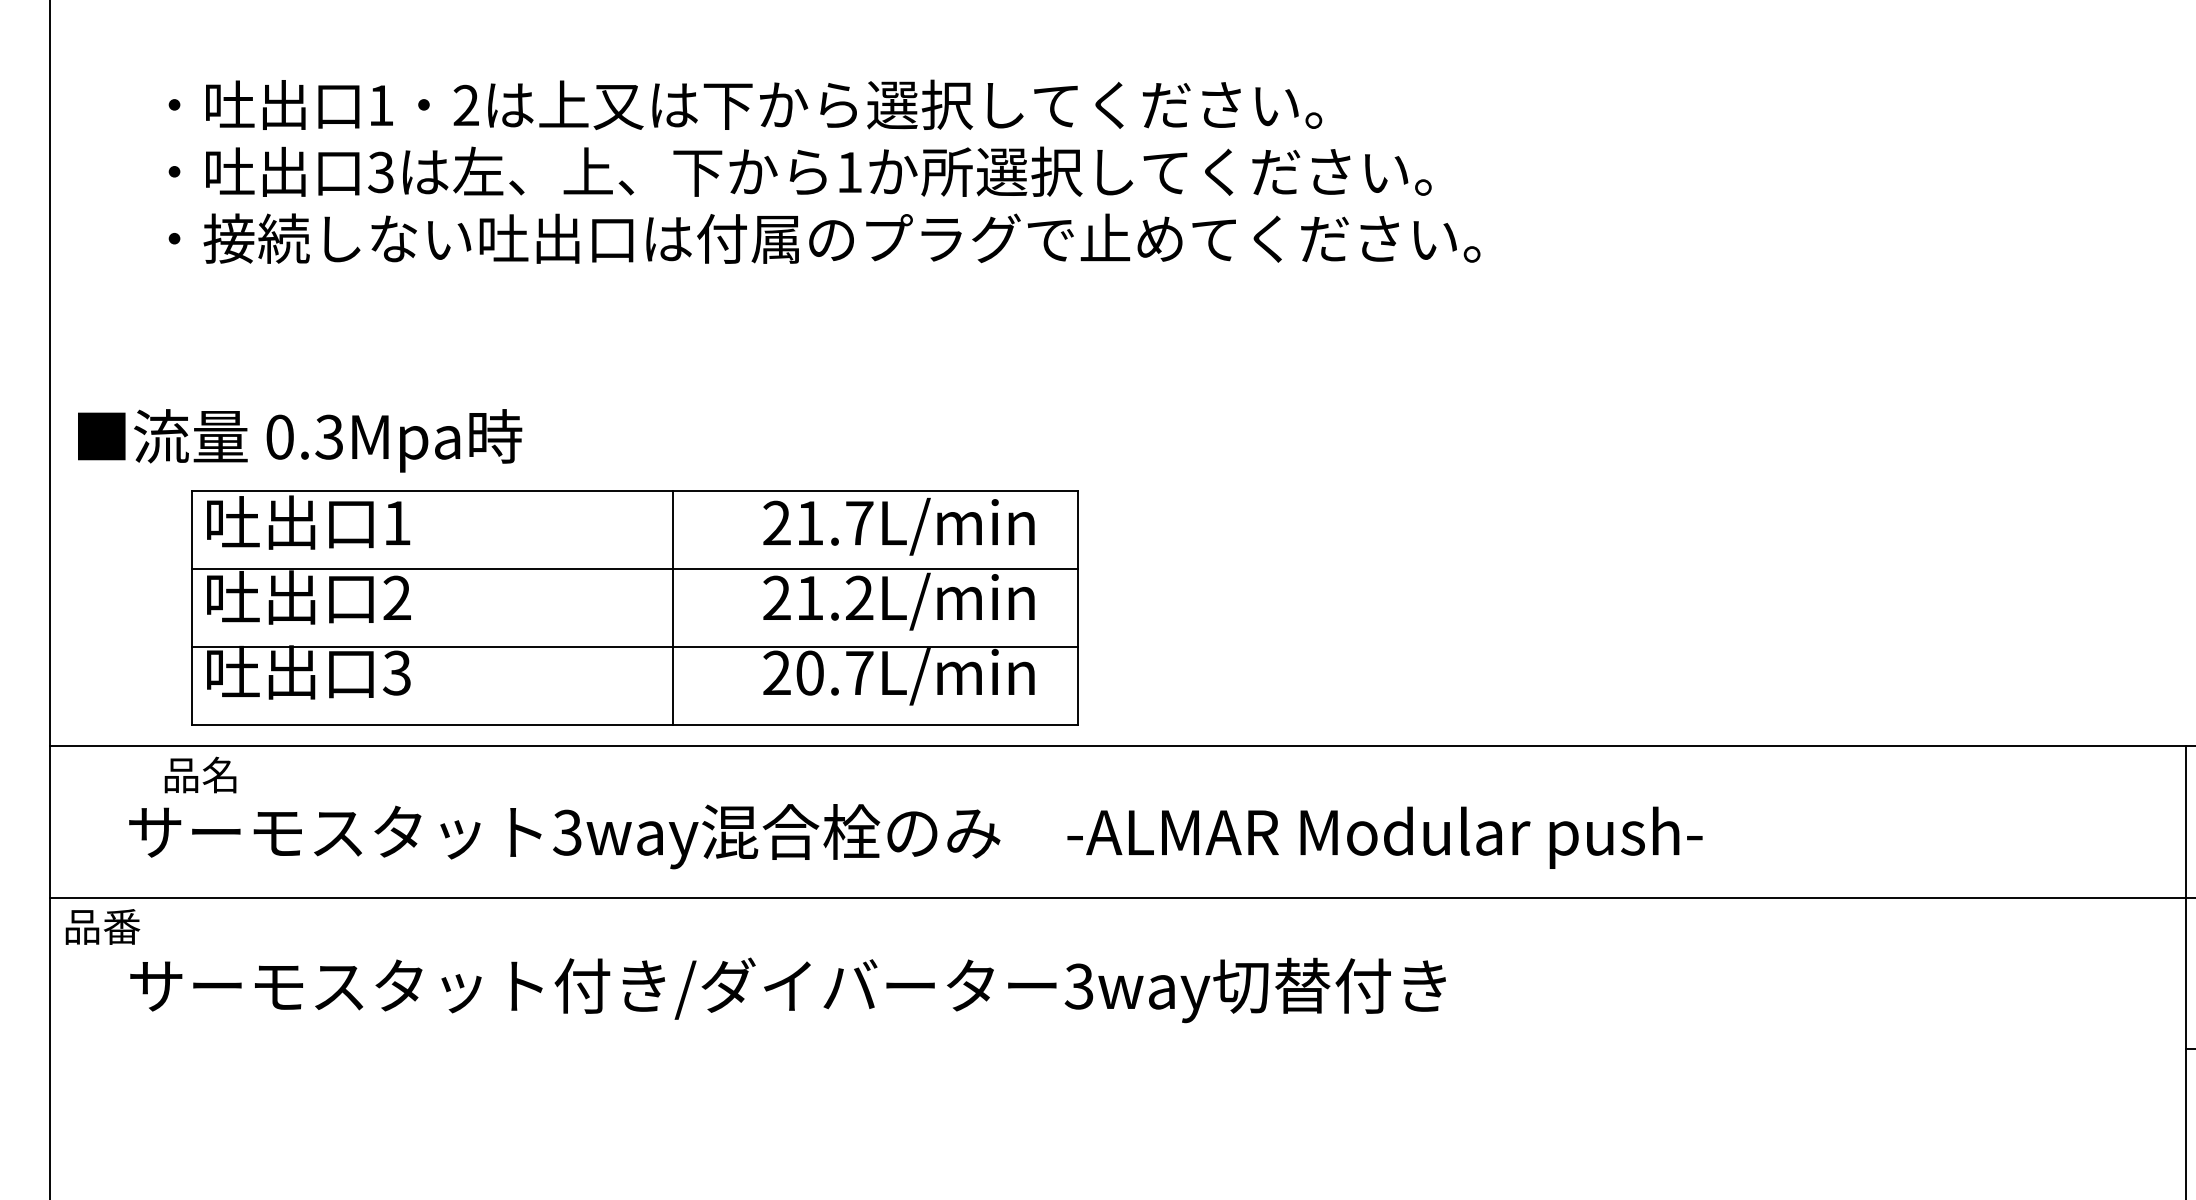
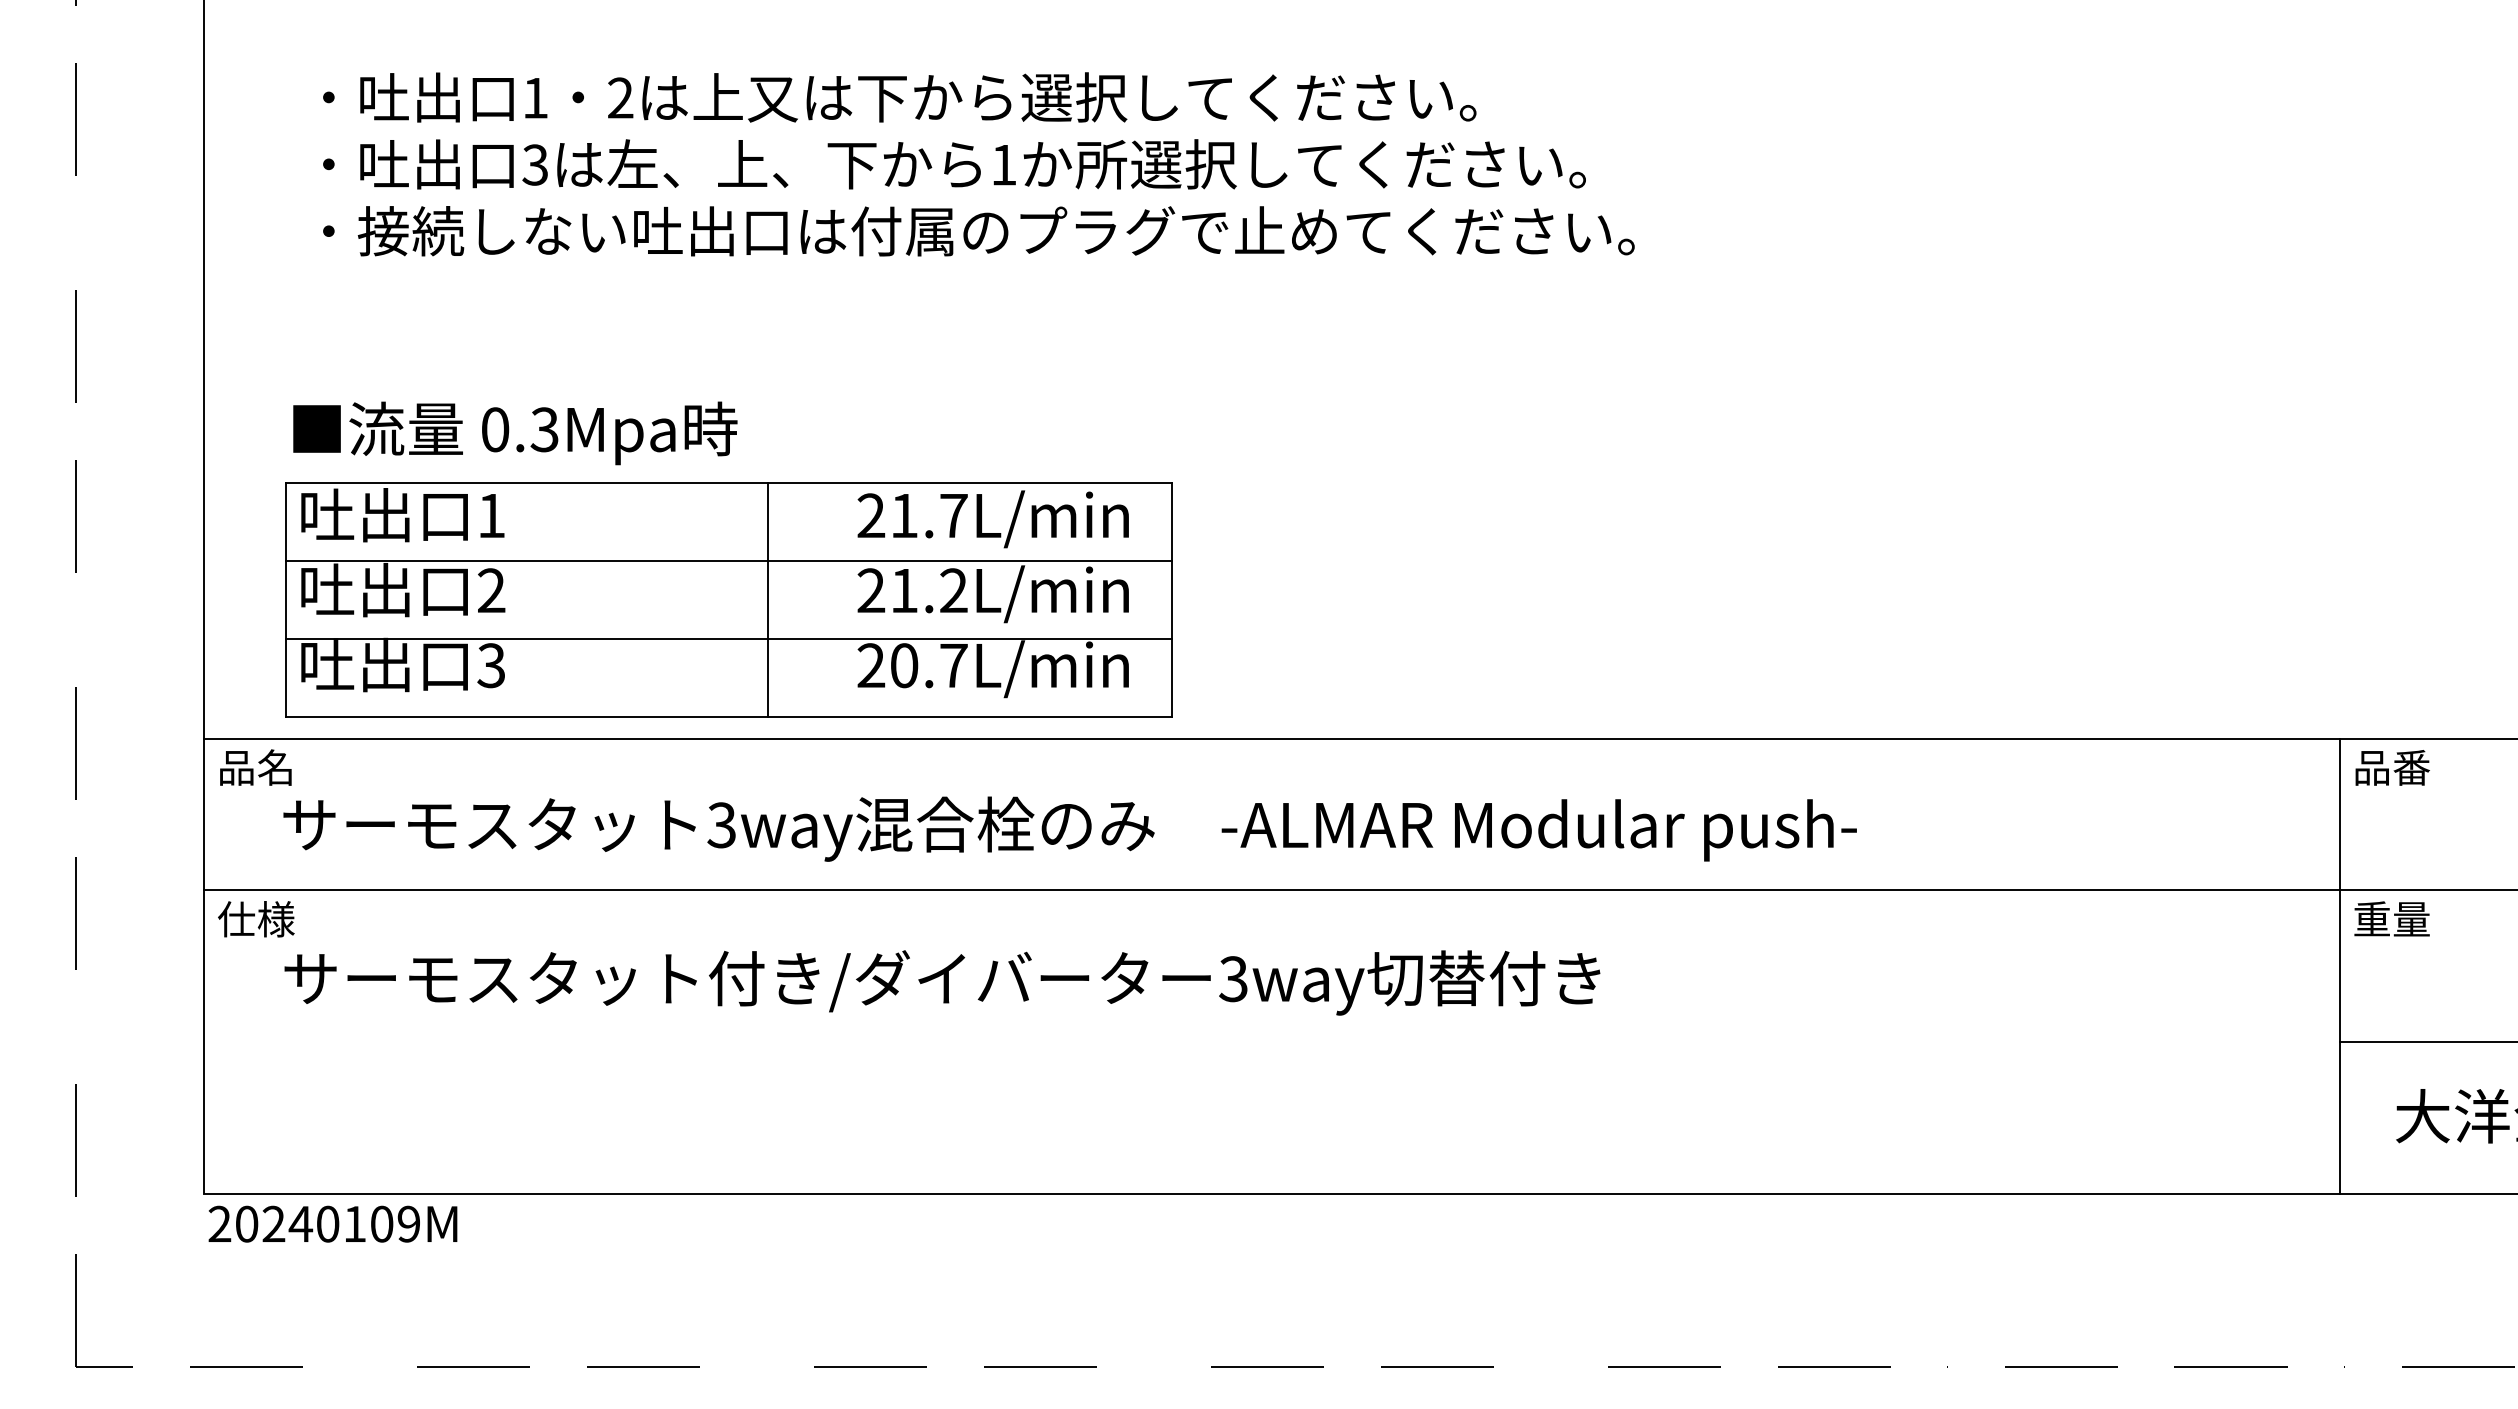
text: (300, 440) -> (515, 433), moved
part: (634, 606) -> (728, 599), moved
text: (200, 774) -> (255, 767), moved
text: (102, 926) -> (256, 919), 品番 -> 仕様

